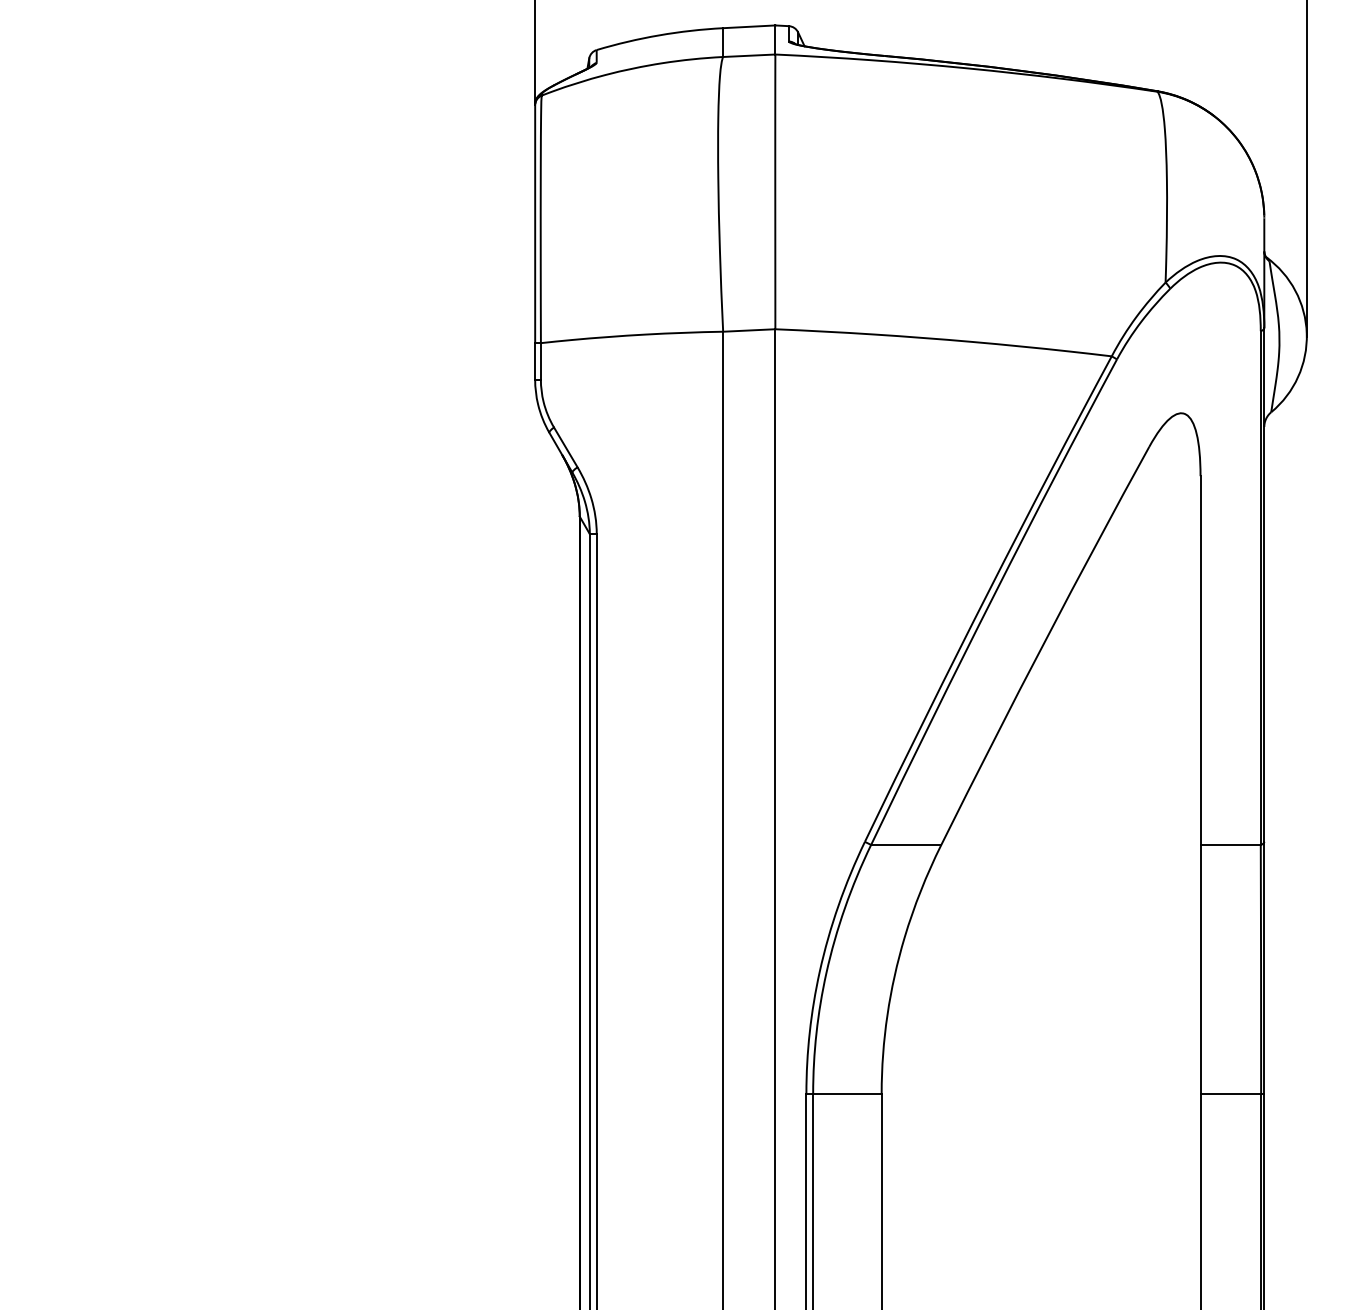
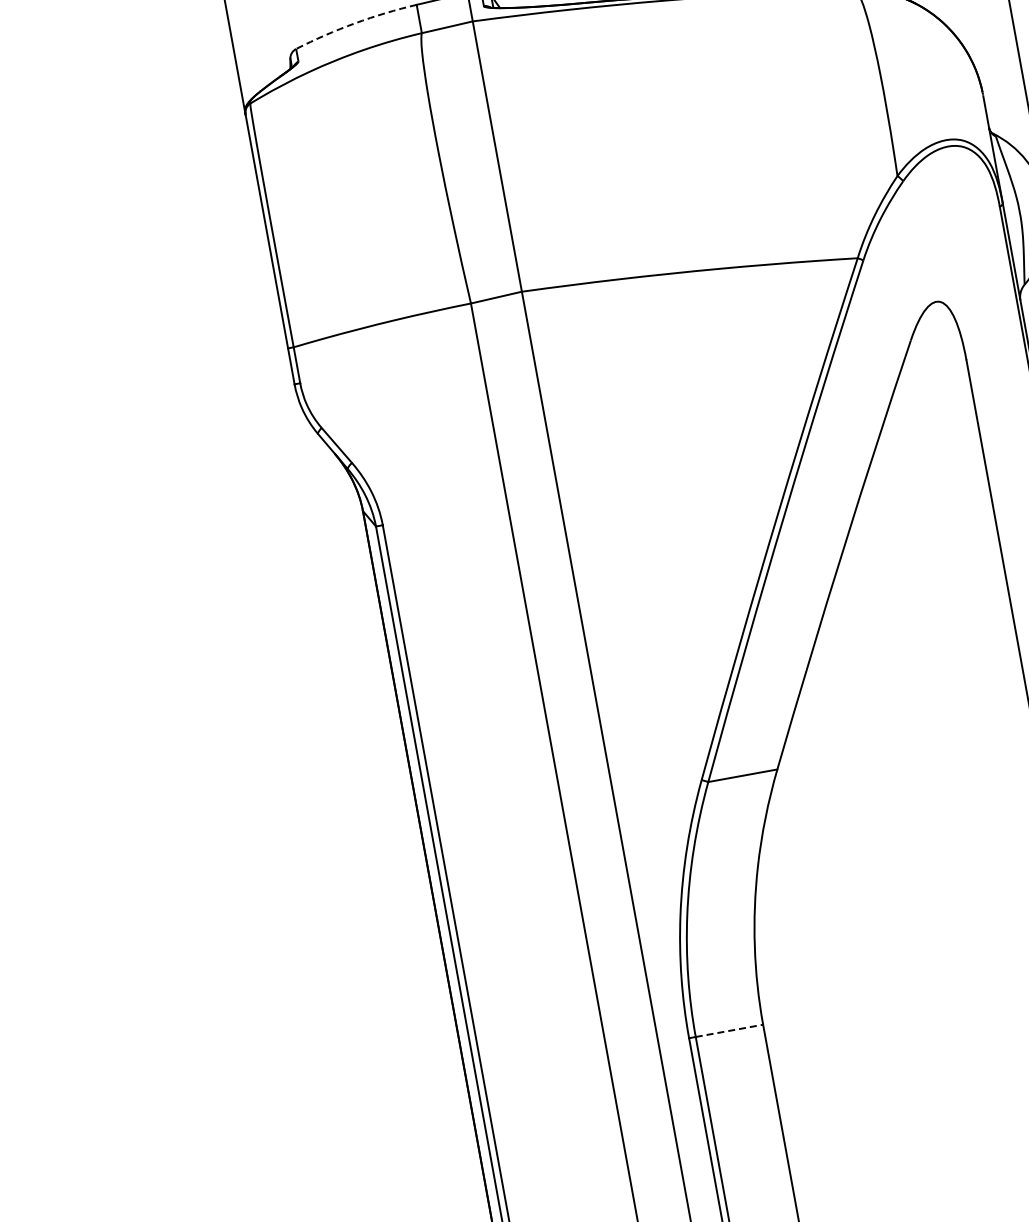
arc: (659, 35) -> (355, 23), solid -> dashed
line: (847, 1093) -> (729, 1030), solid -> dashed

